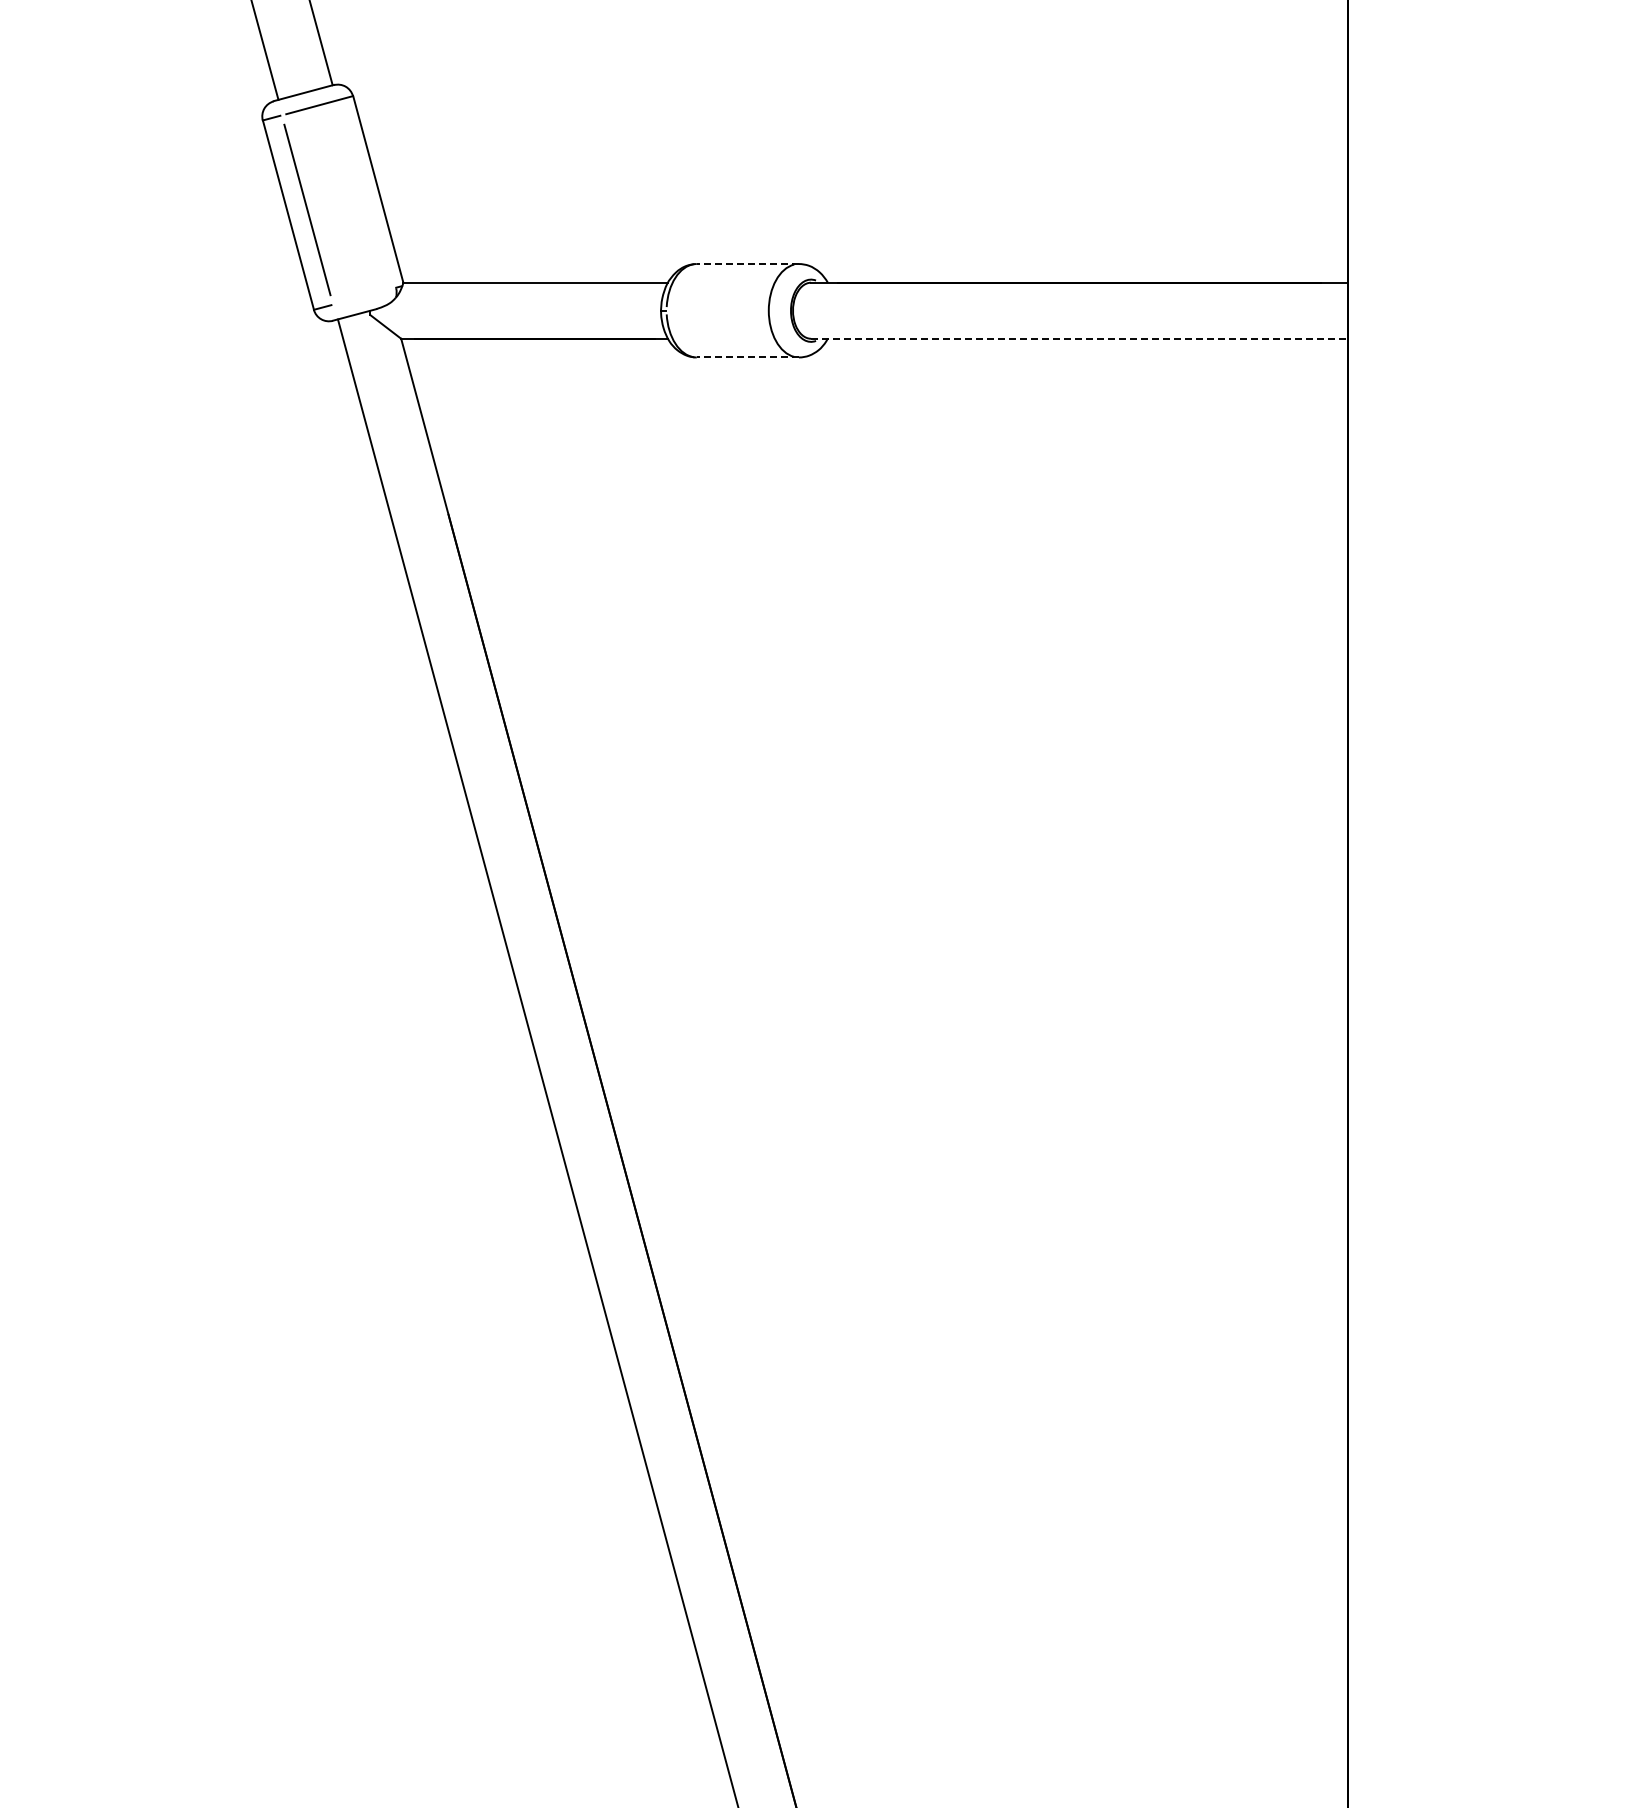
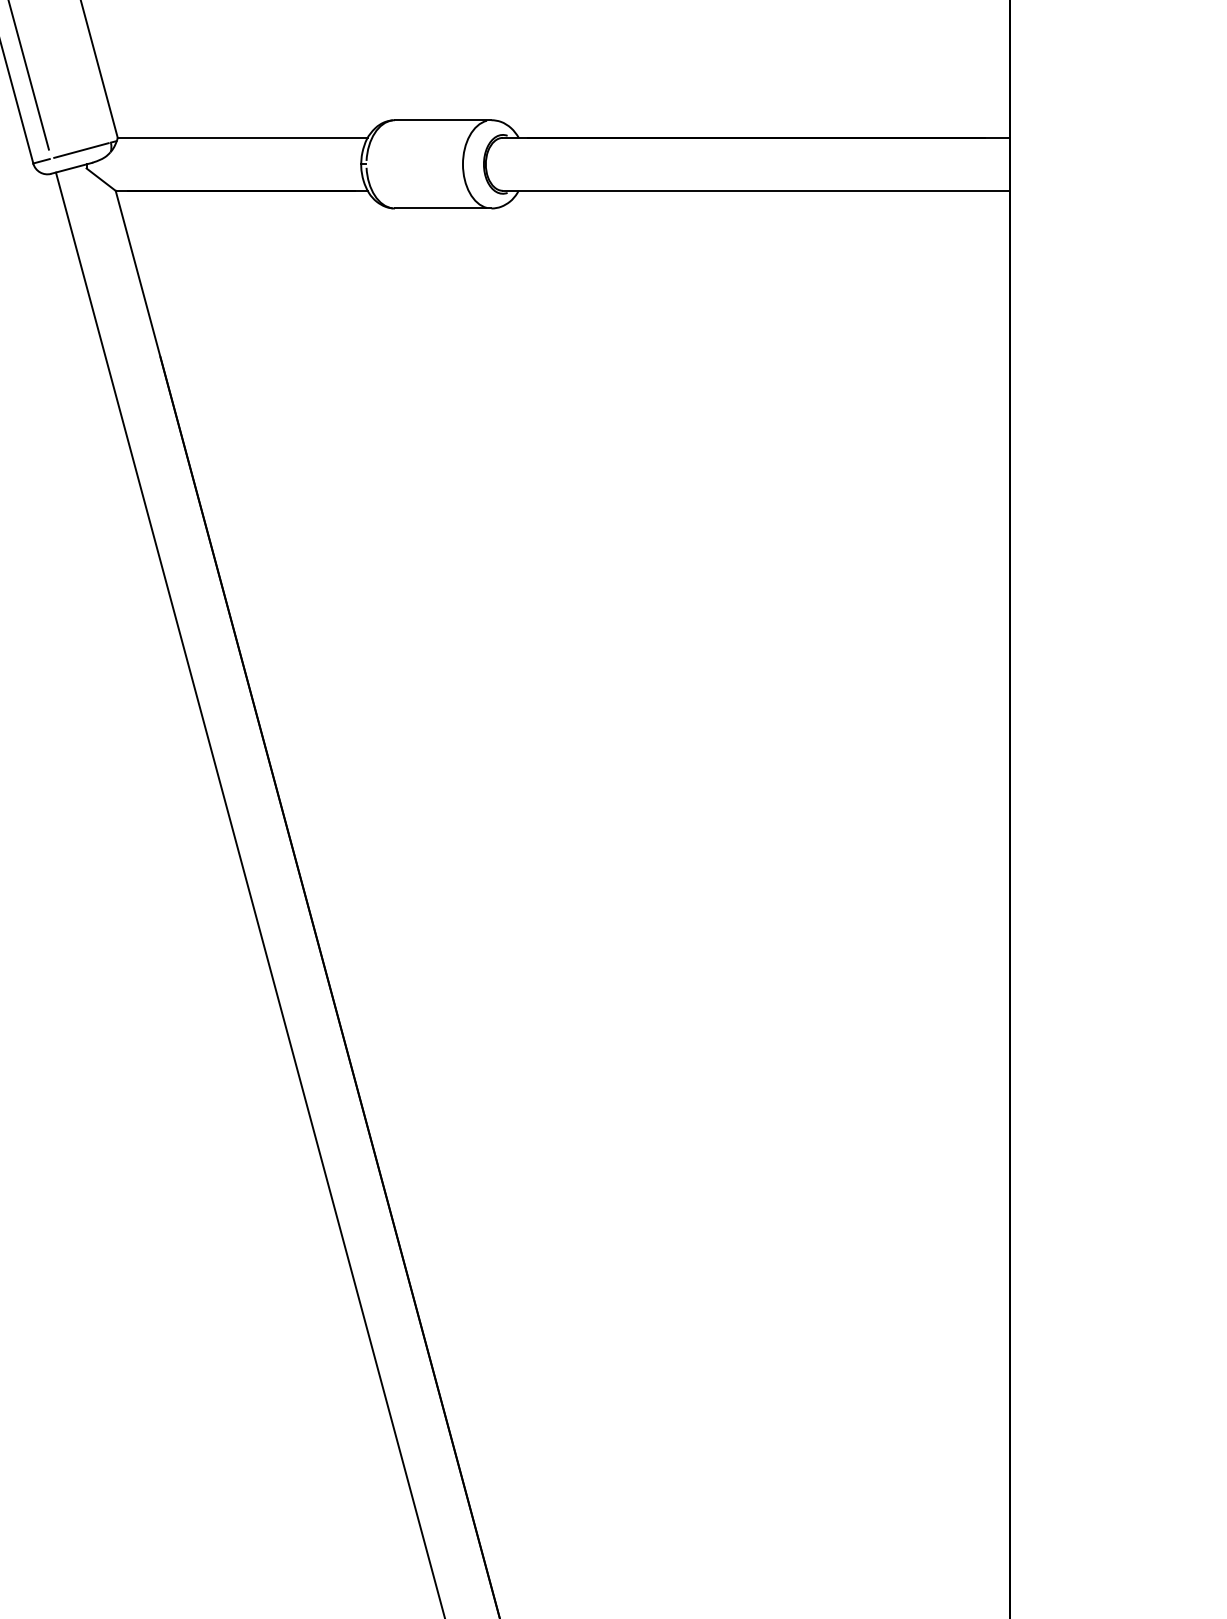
line: (747, 264) -> (442, 120), dashed -> solid
line: (364, 295) -> (81, 149), added
line: (1079, 338) -> (756, 190), dashed -> solid
line: (747, 357) -> (442, 208), dashed -> solid

